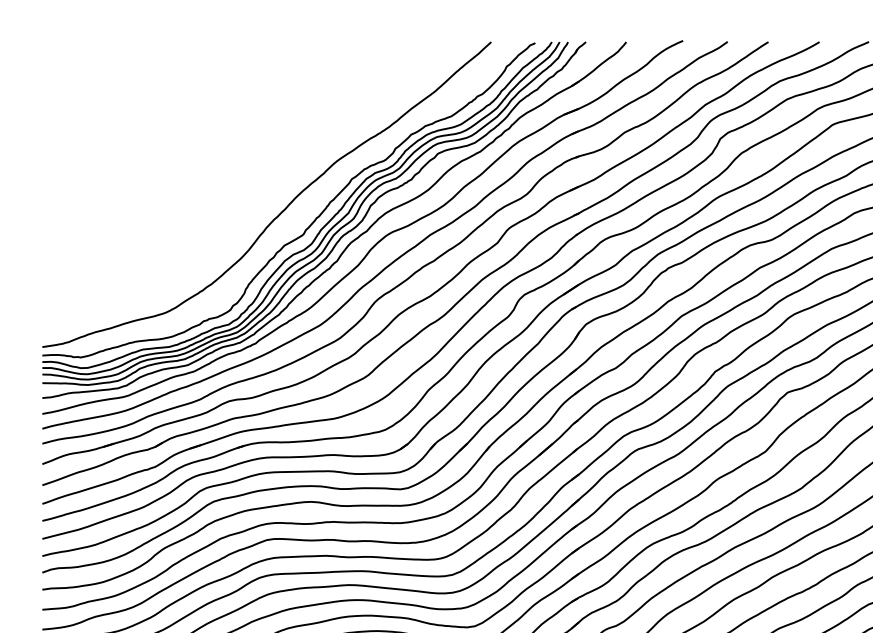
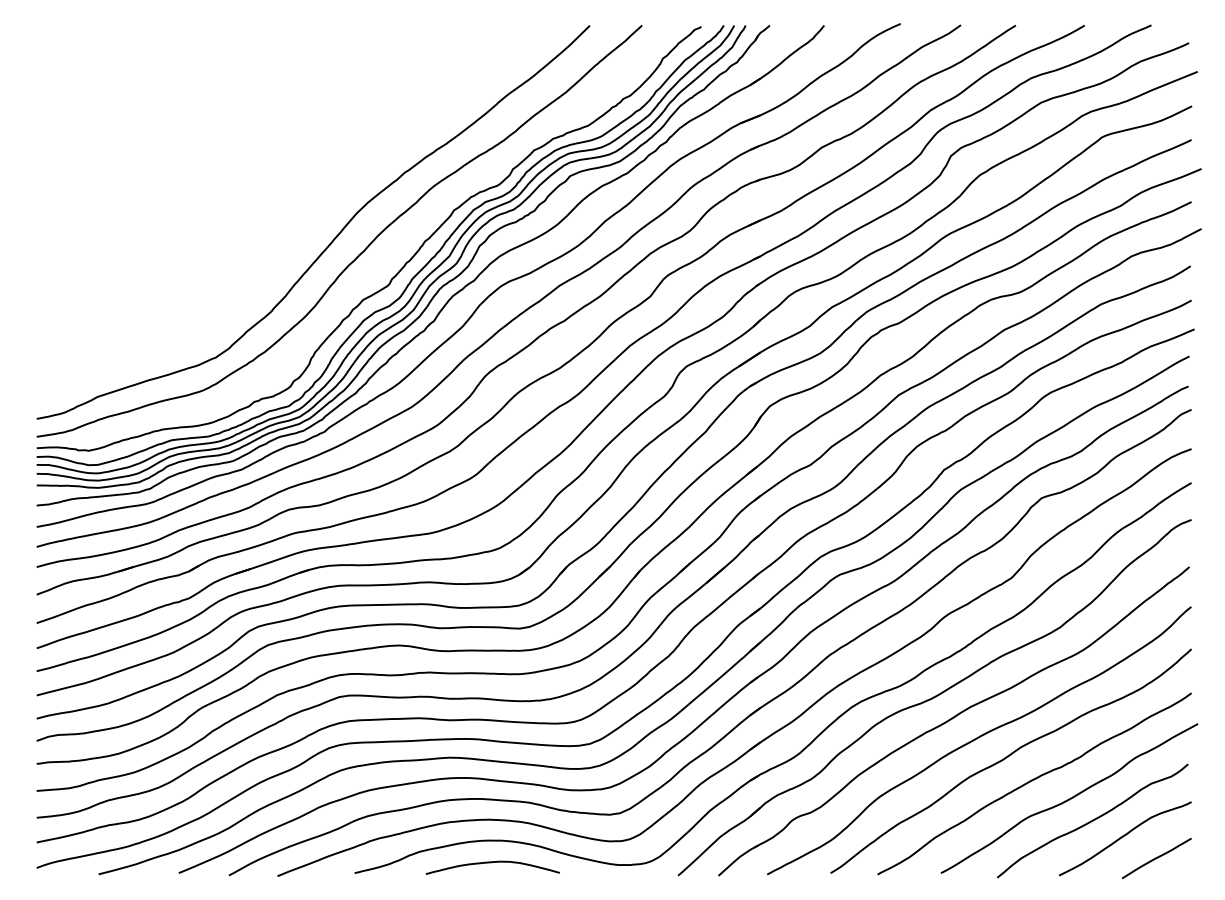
curve: (261, 200) -> (332, 239), added

